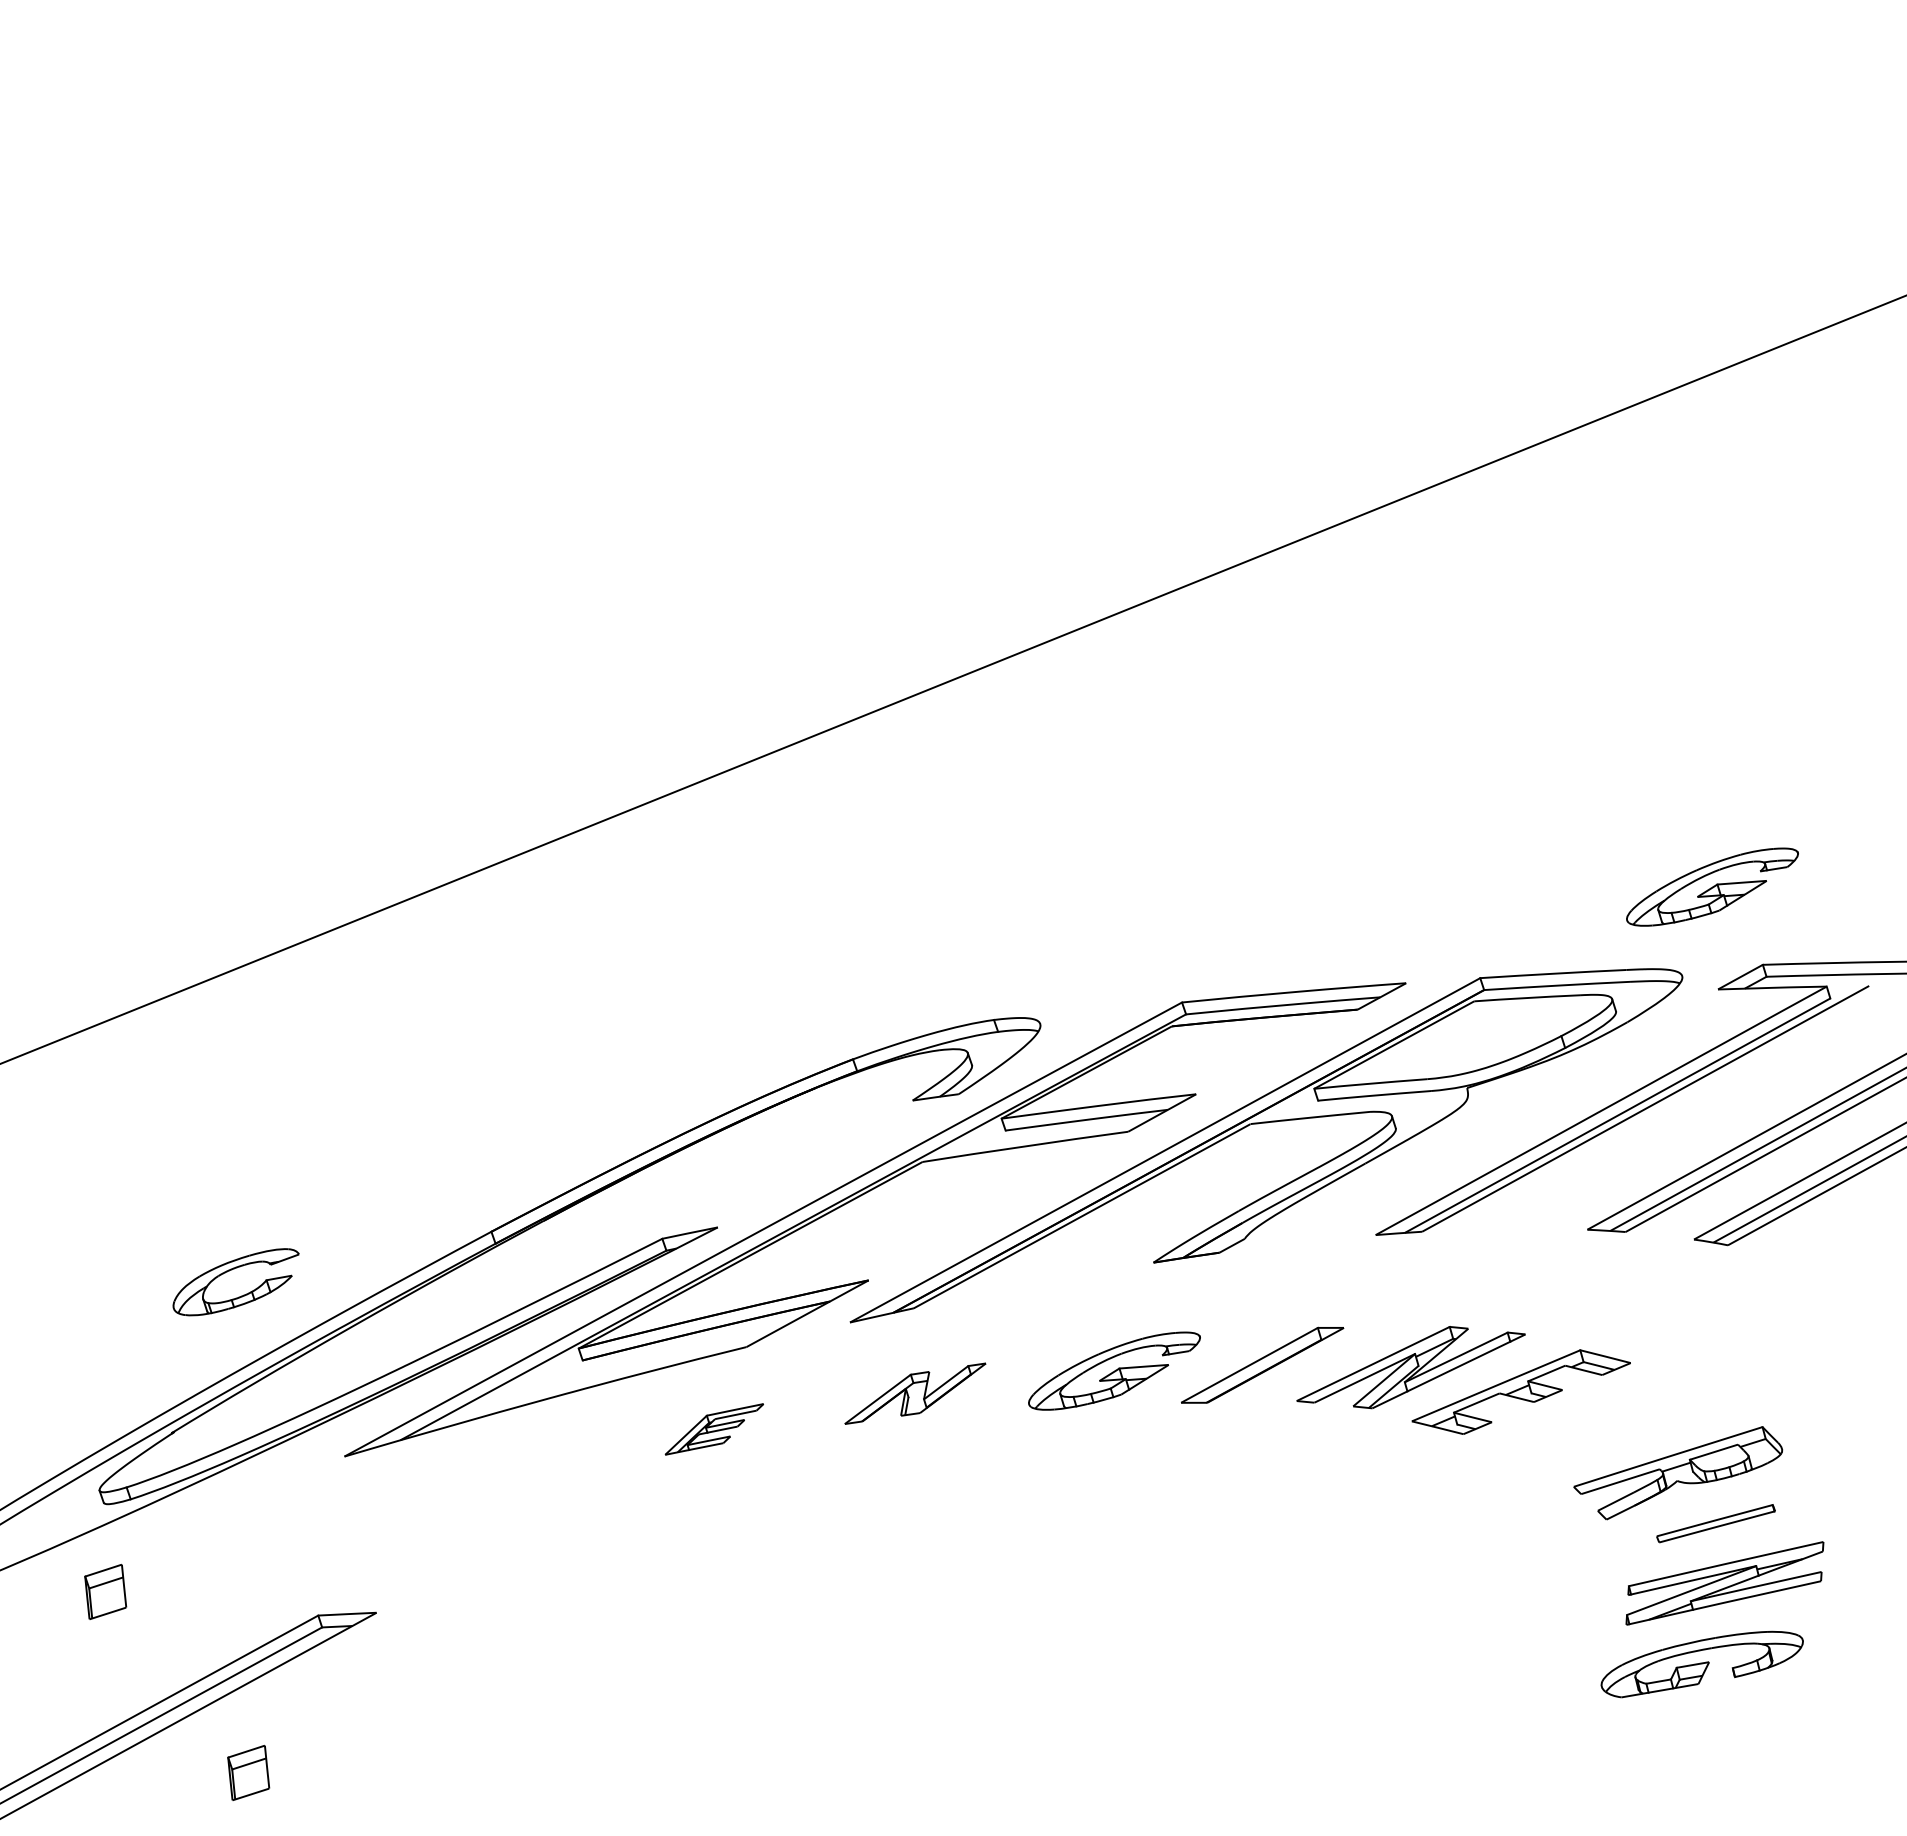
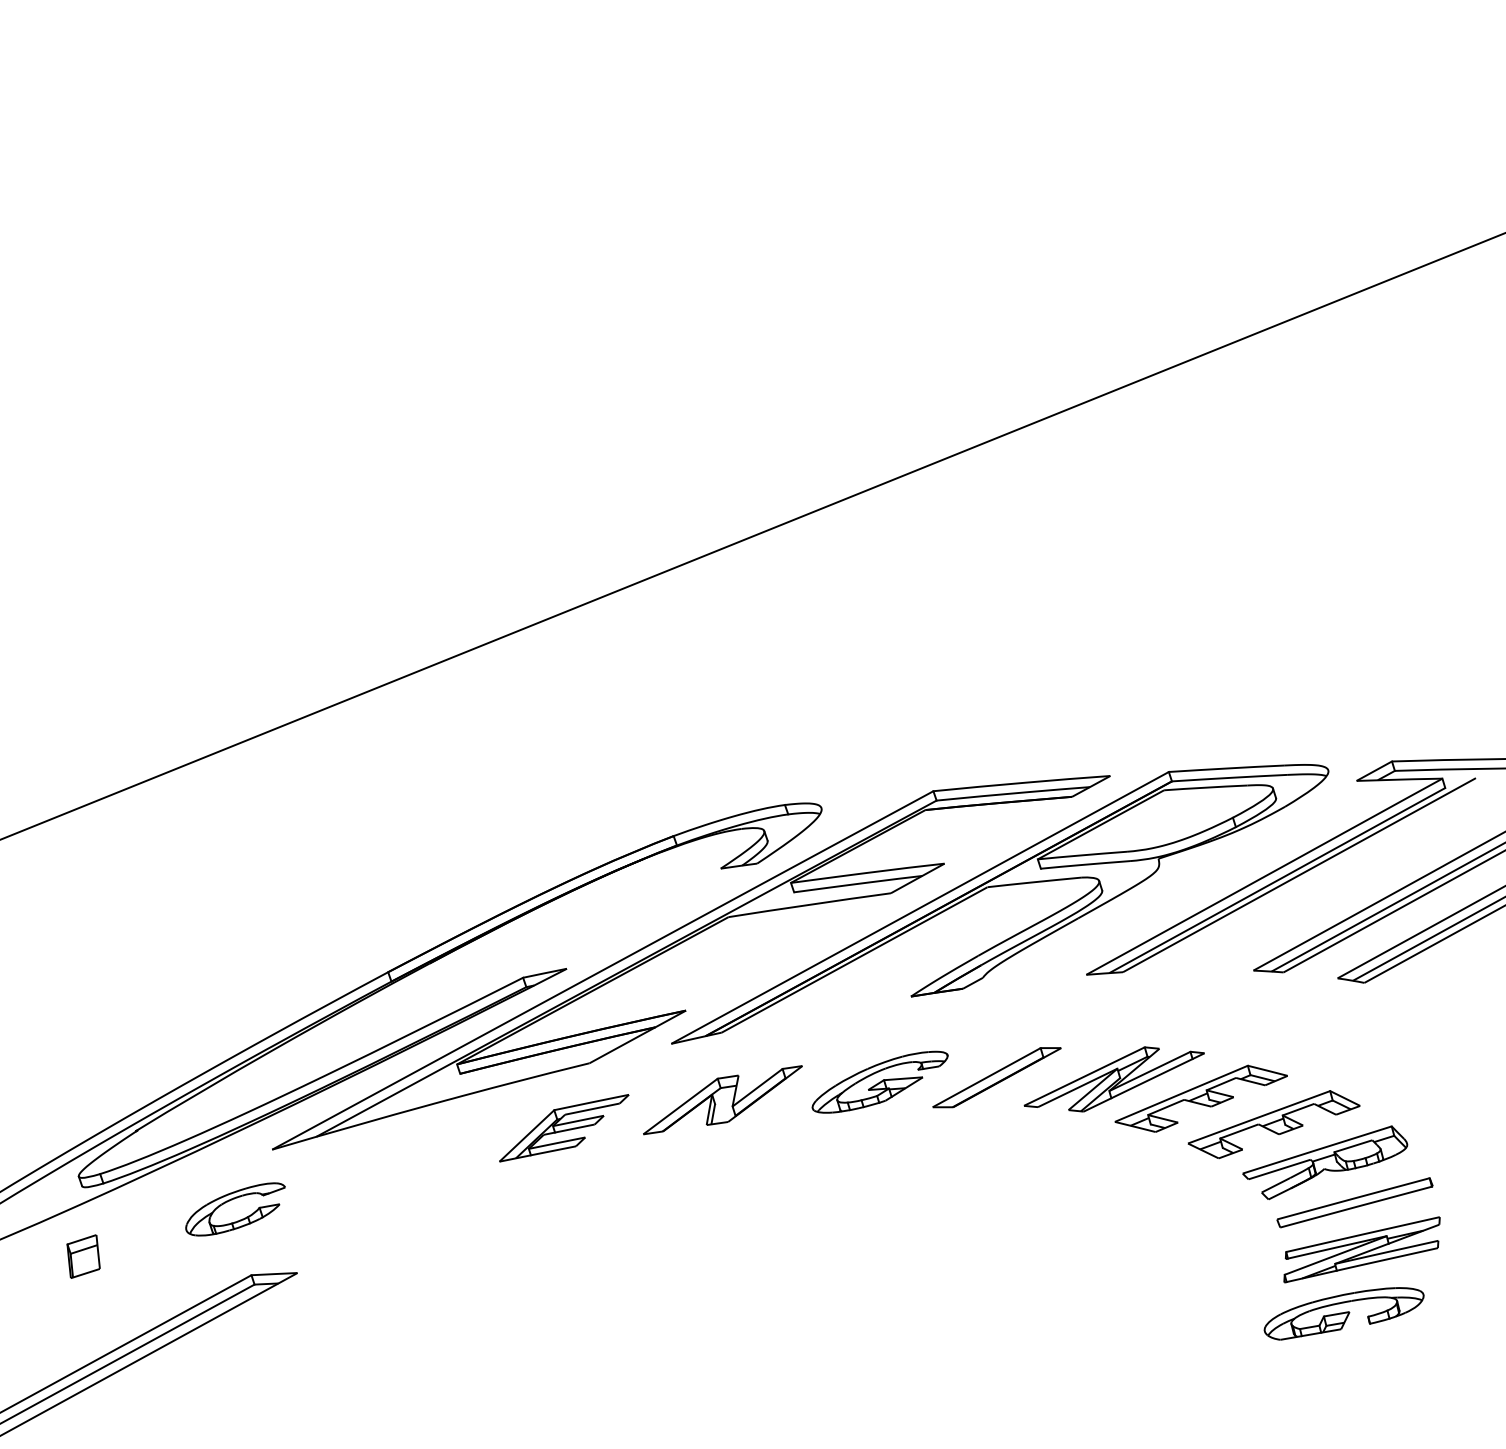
part: (1712, 886) -> (1352, 699), removed
part: (229, 1271) -> (230, 1200), moved
part: (915, 1393) -> (722, 1099), size x1.43
part: (1613, 1424) -> (1274, 1124), added
part: (714, 1429) -> (564, 1128), size x1.67
part: (1715, 1523) -> (1354, 1202), size x1.67
part: (248, 1772) -> (196, 1399), removed

